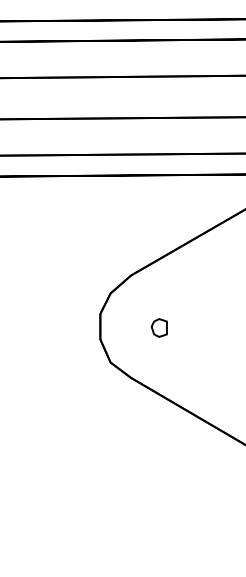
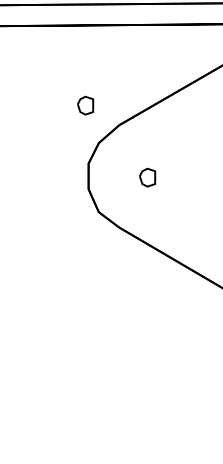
part: (96, 255) -> (84, 105), added

